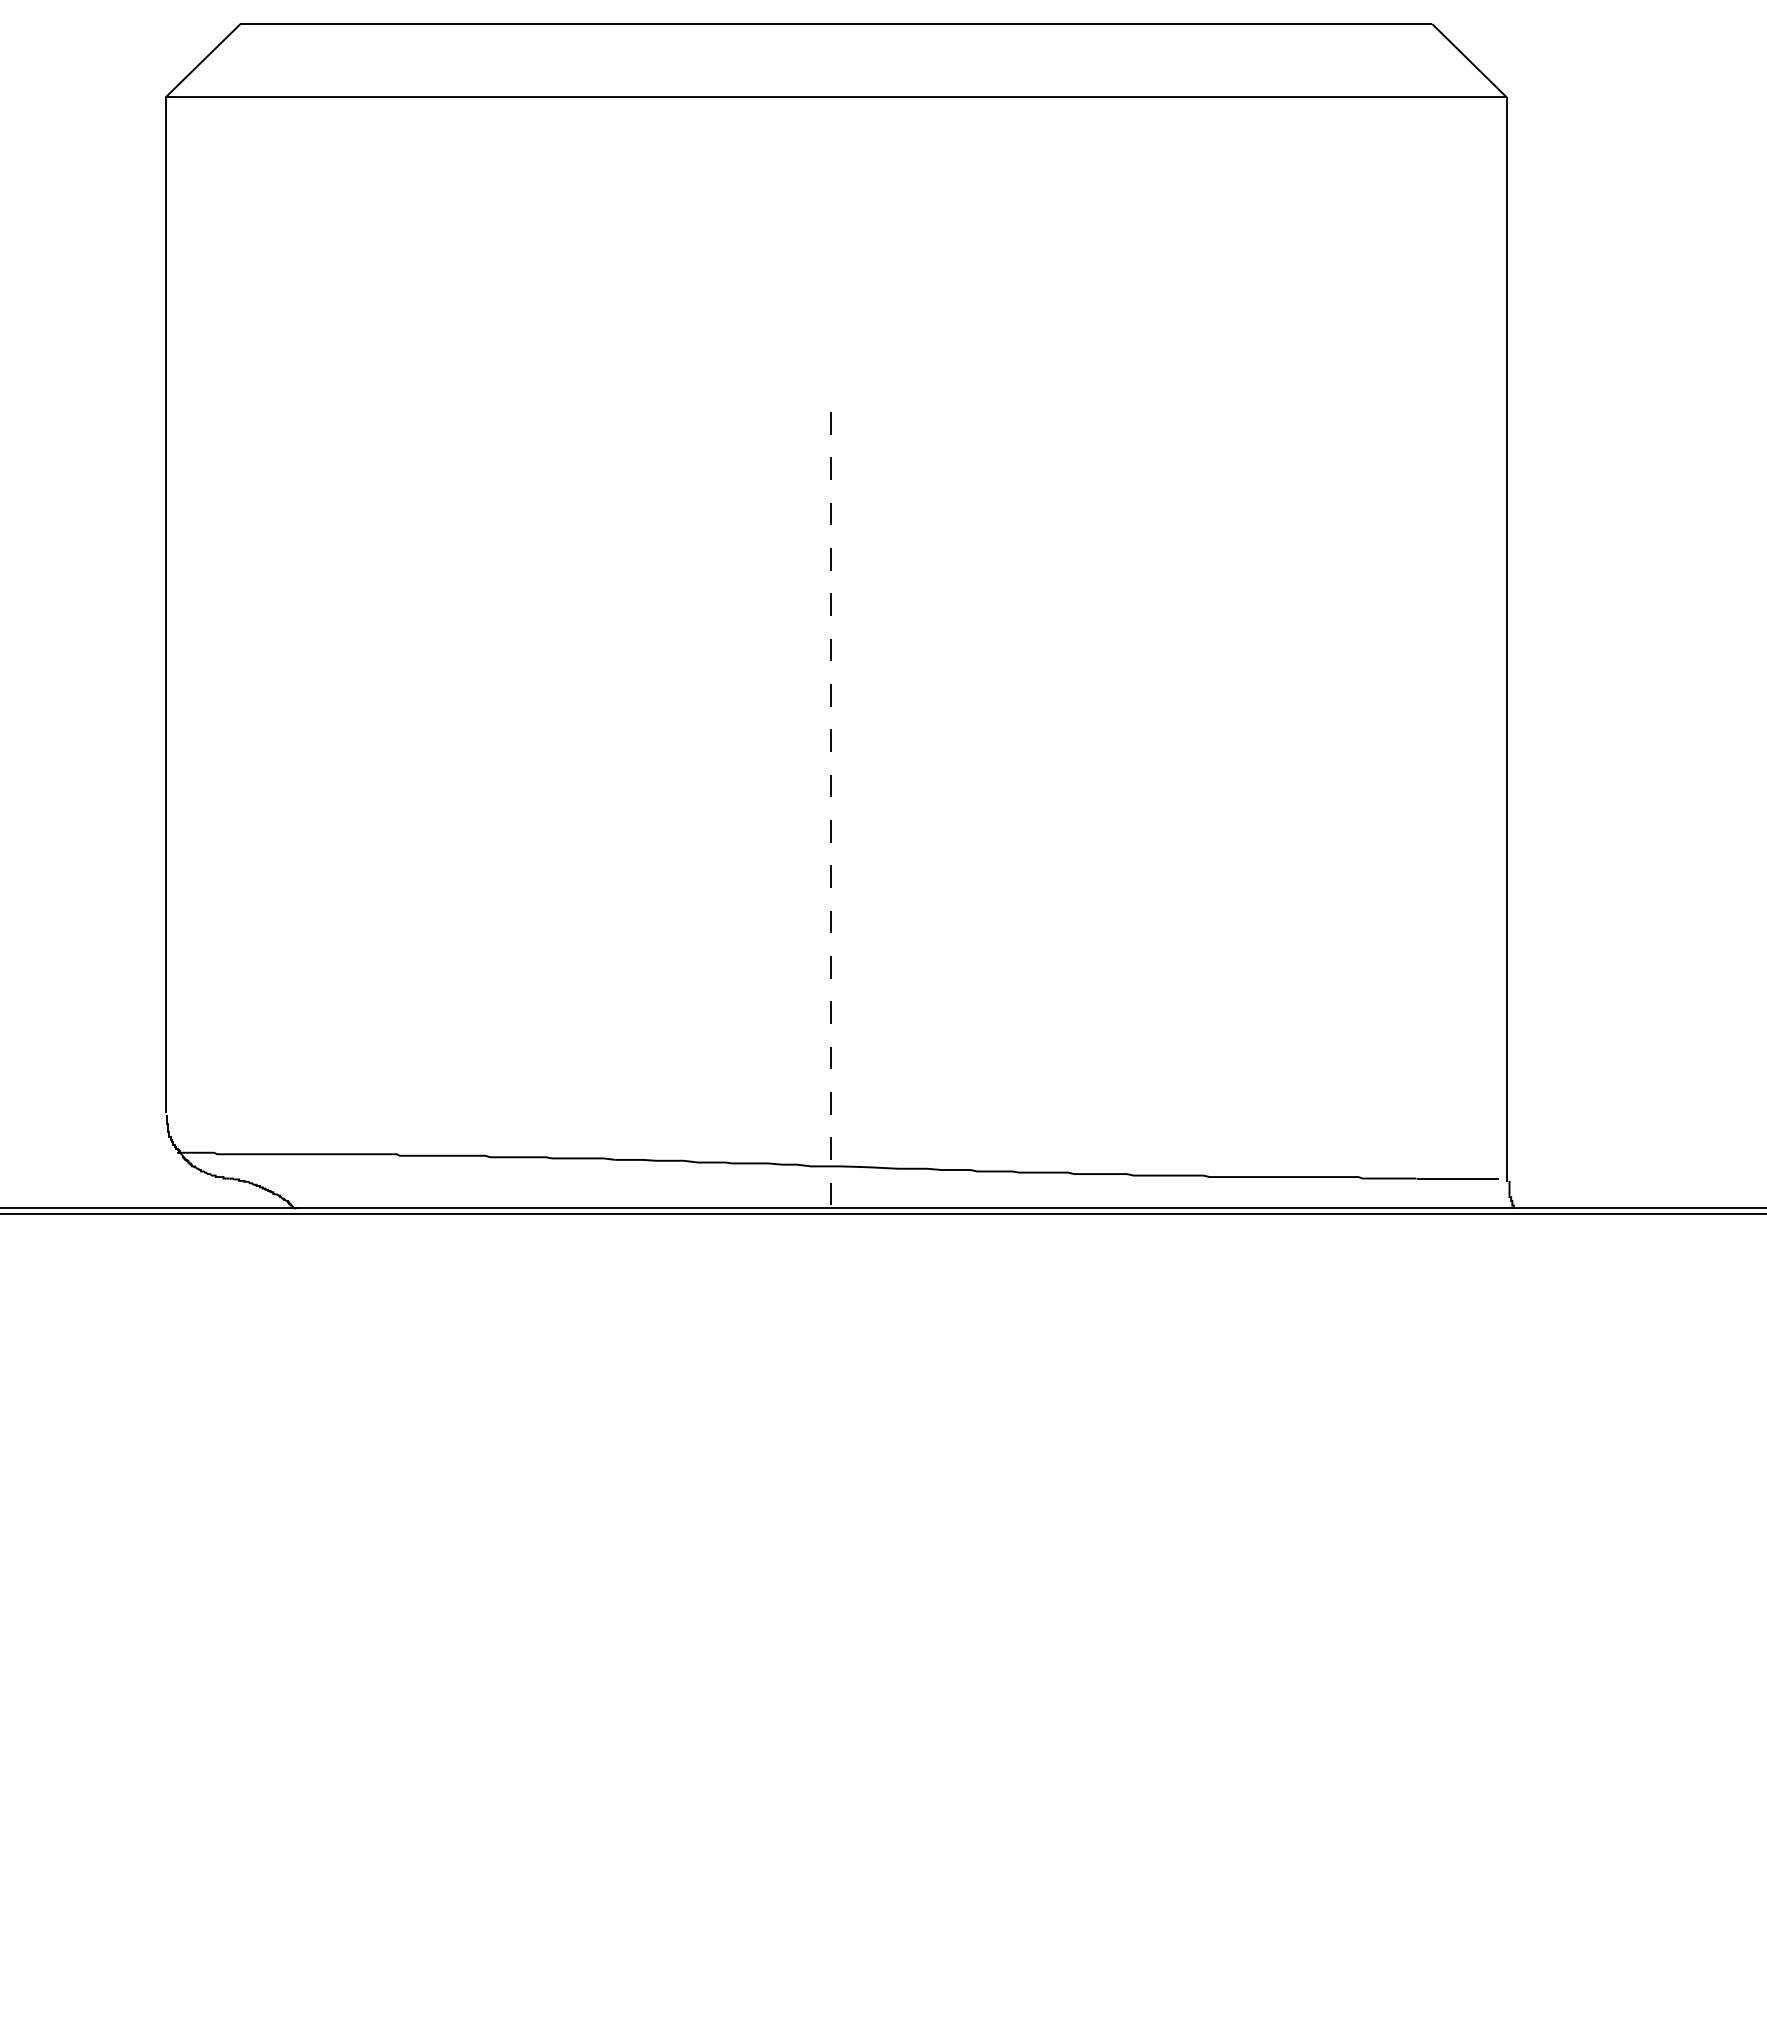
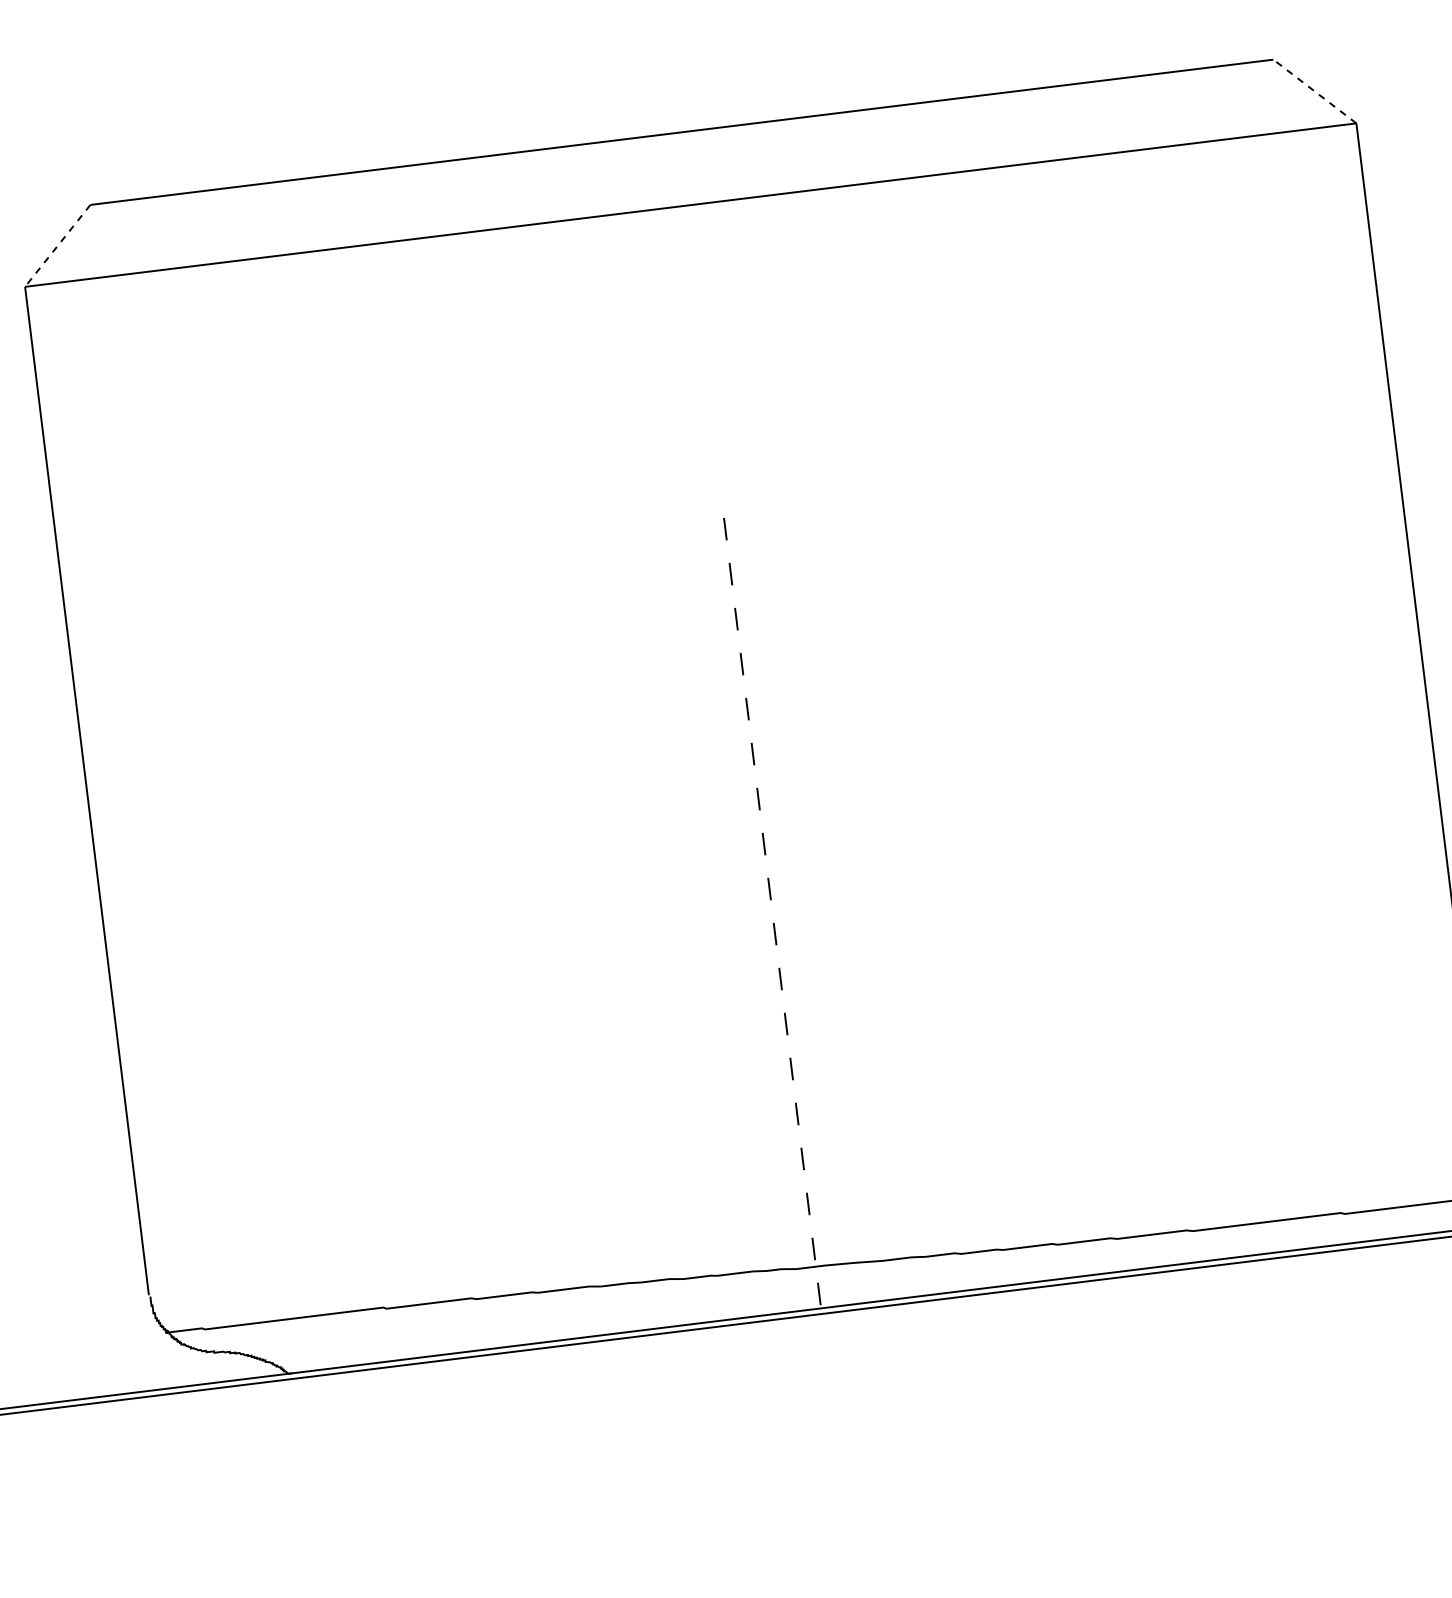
line: (1469, 60) -> (1314, 91), solid -> dashed
line: (202, 61) -> (57, 246), solid -> dashed

